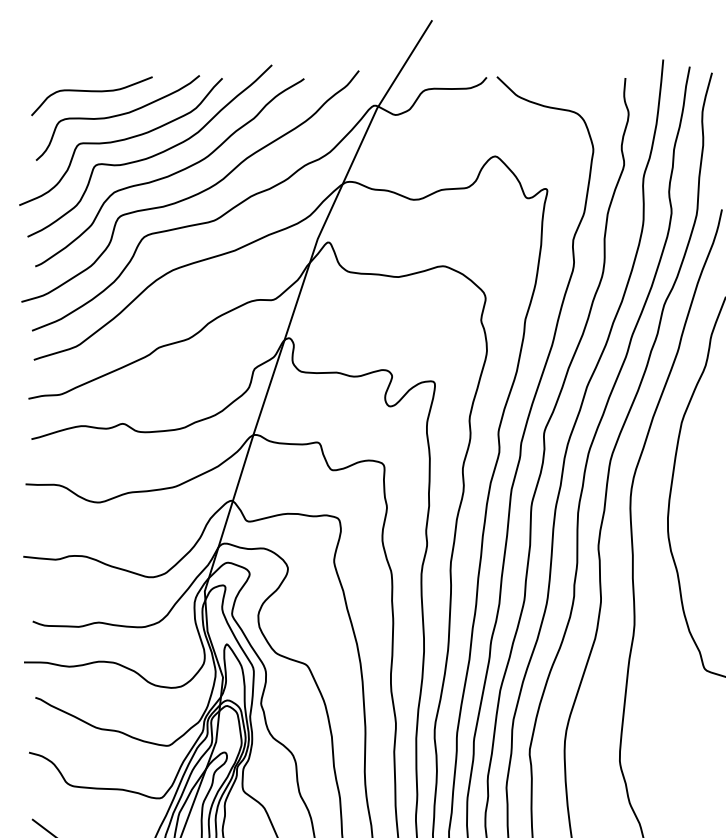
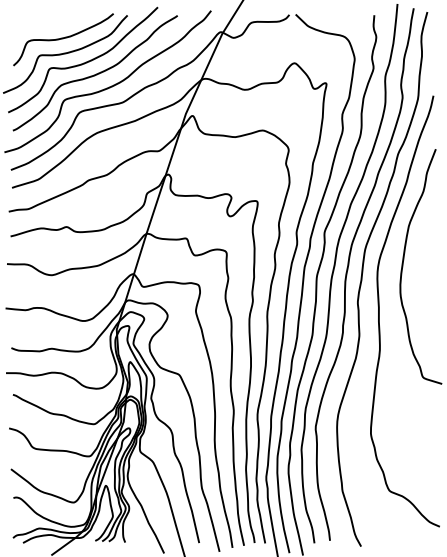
curve: (91, 93) -> (47, 24), removed

